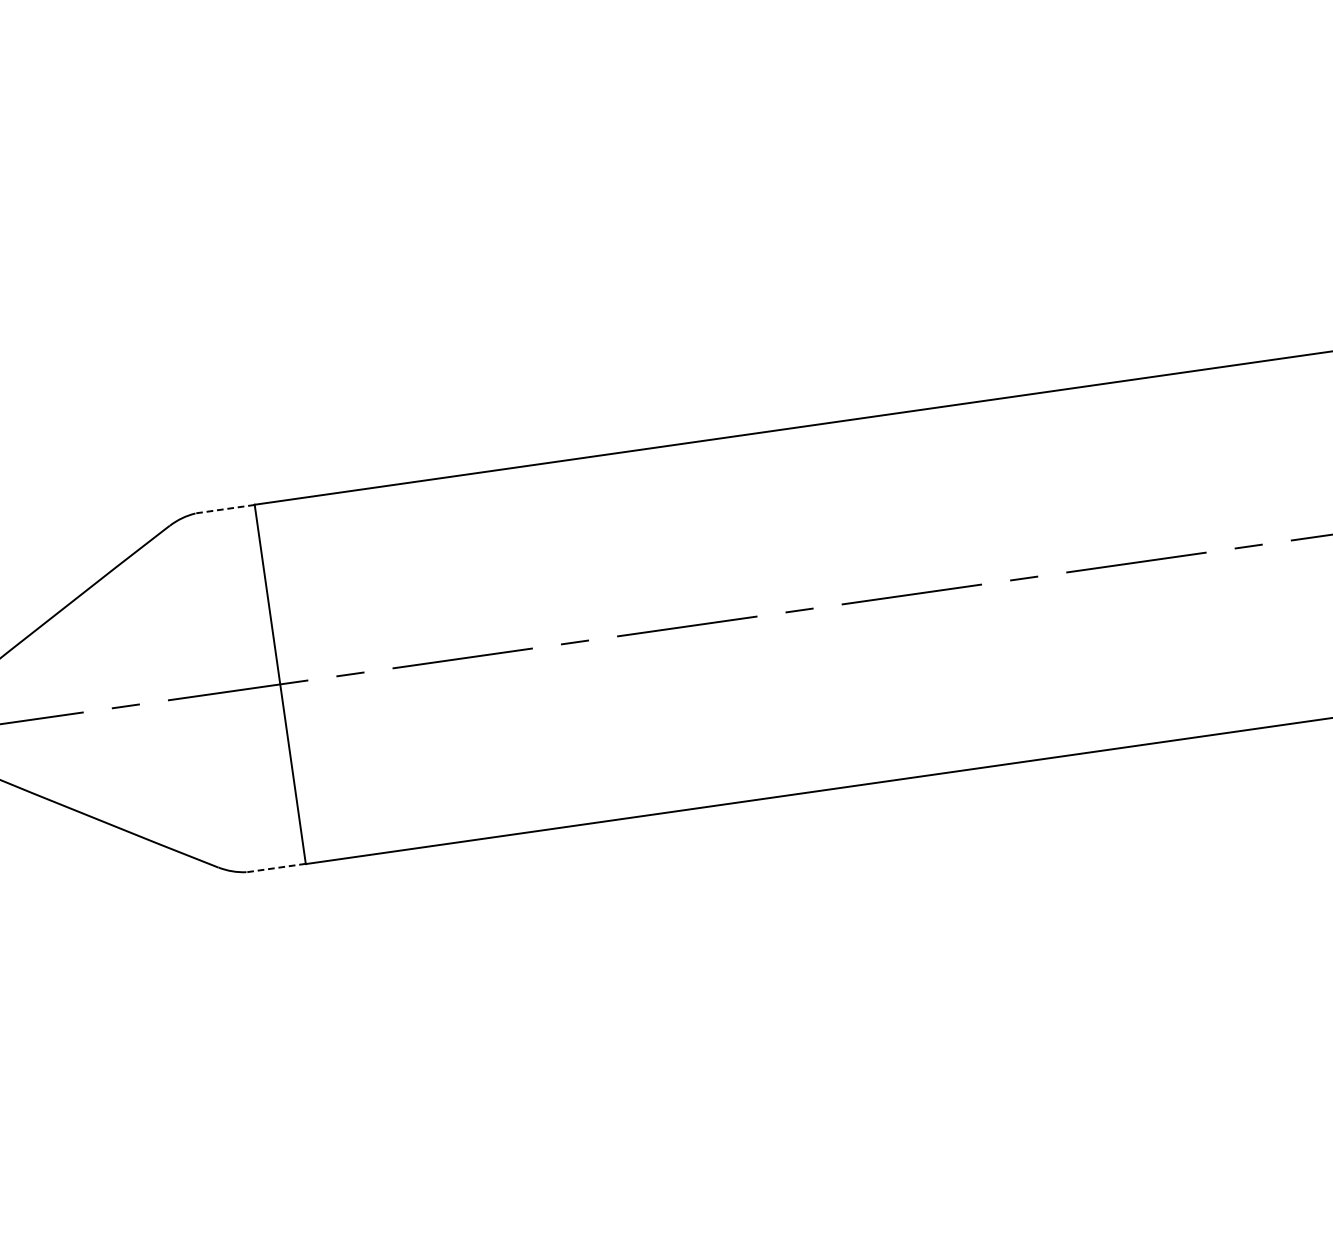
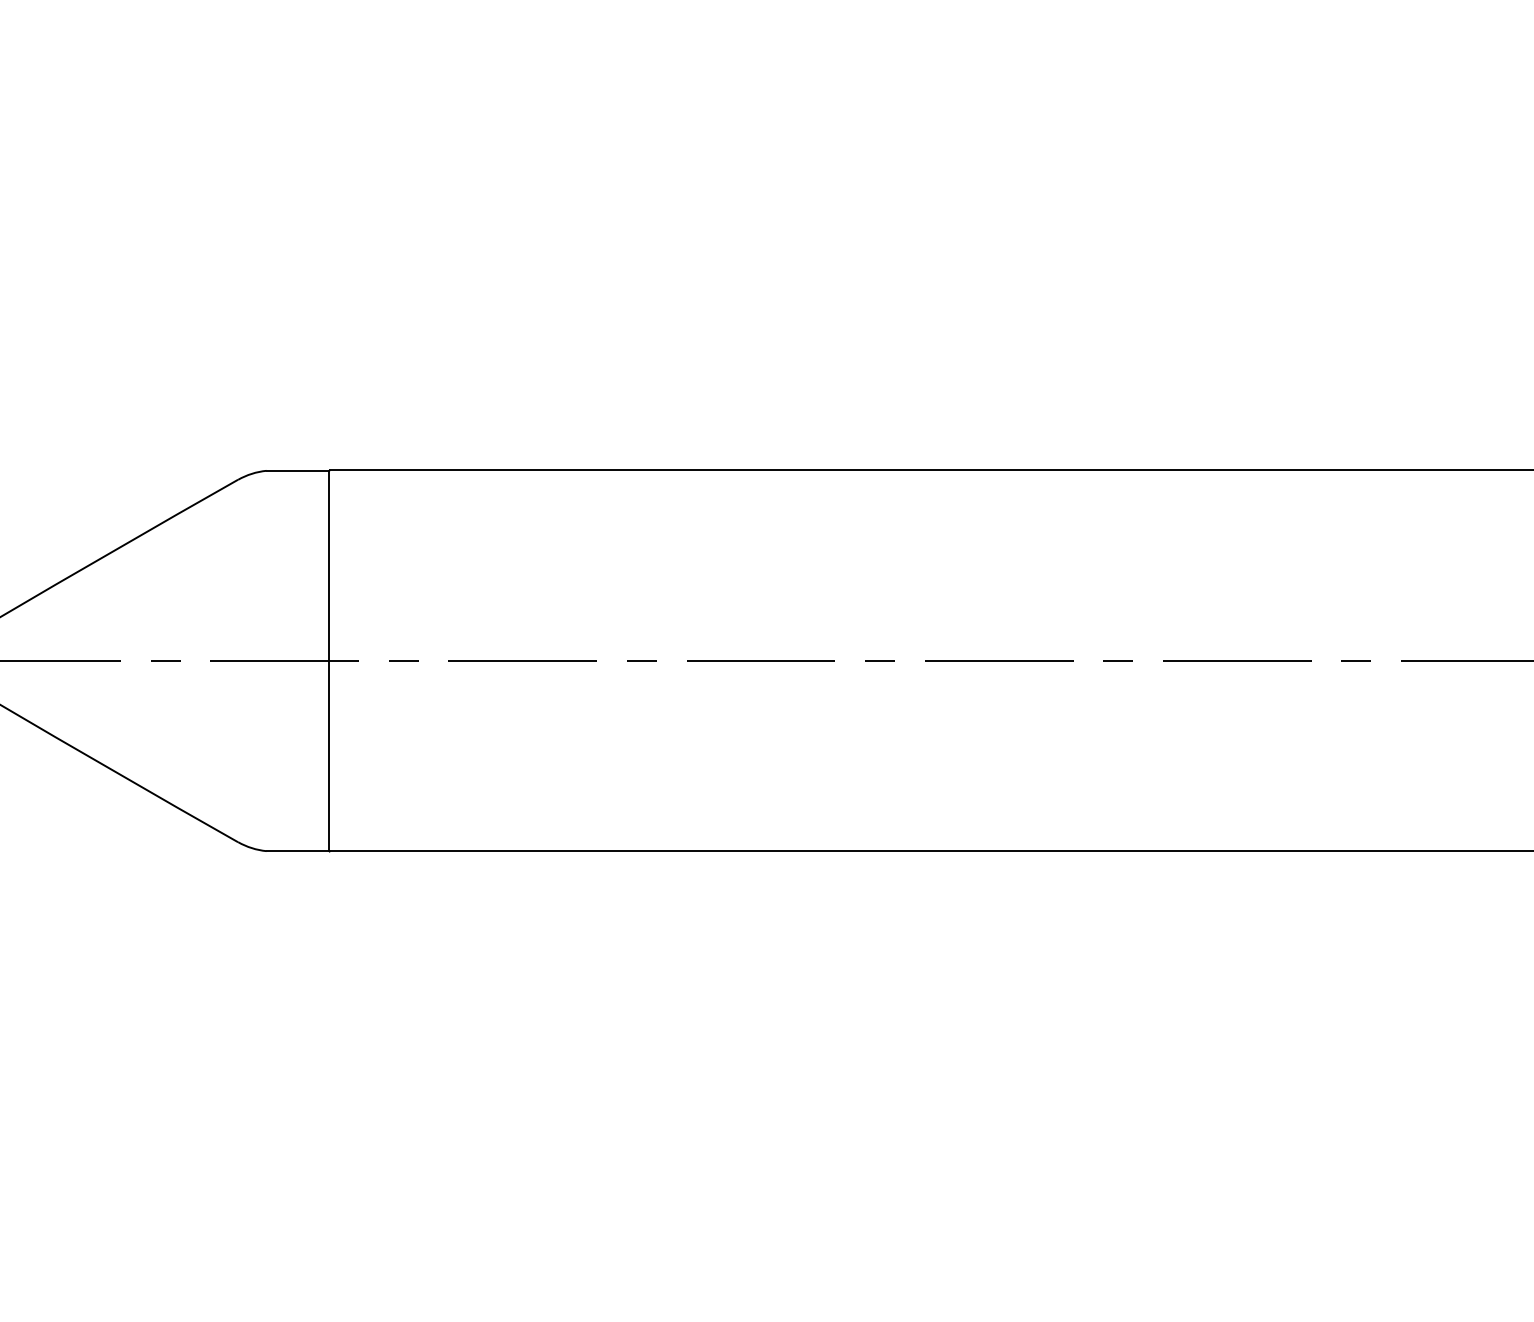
line: (224, 509) -> (297, 470), dashed -> solid
line: (275, 868) -> (297, 851), dashed -> solid

